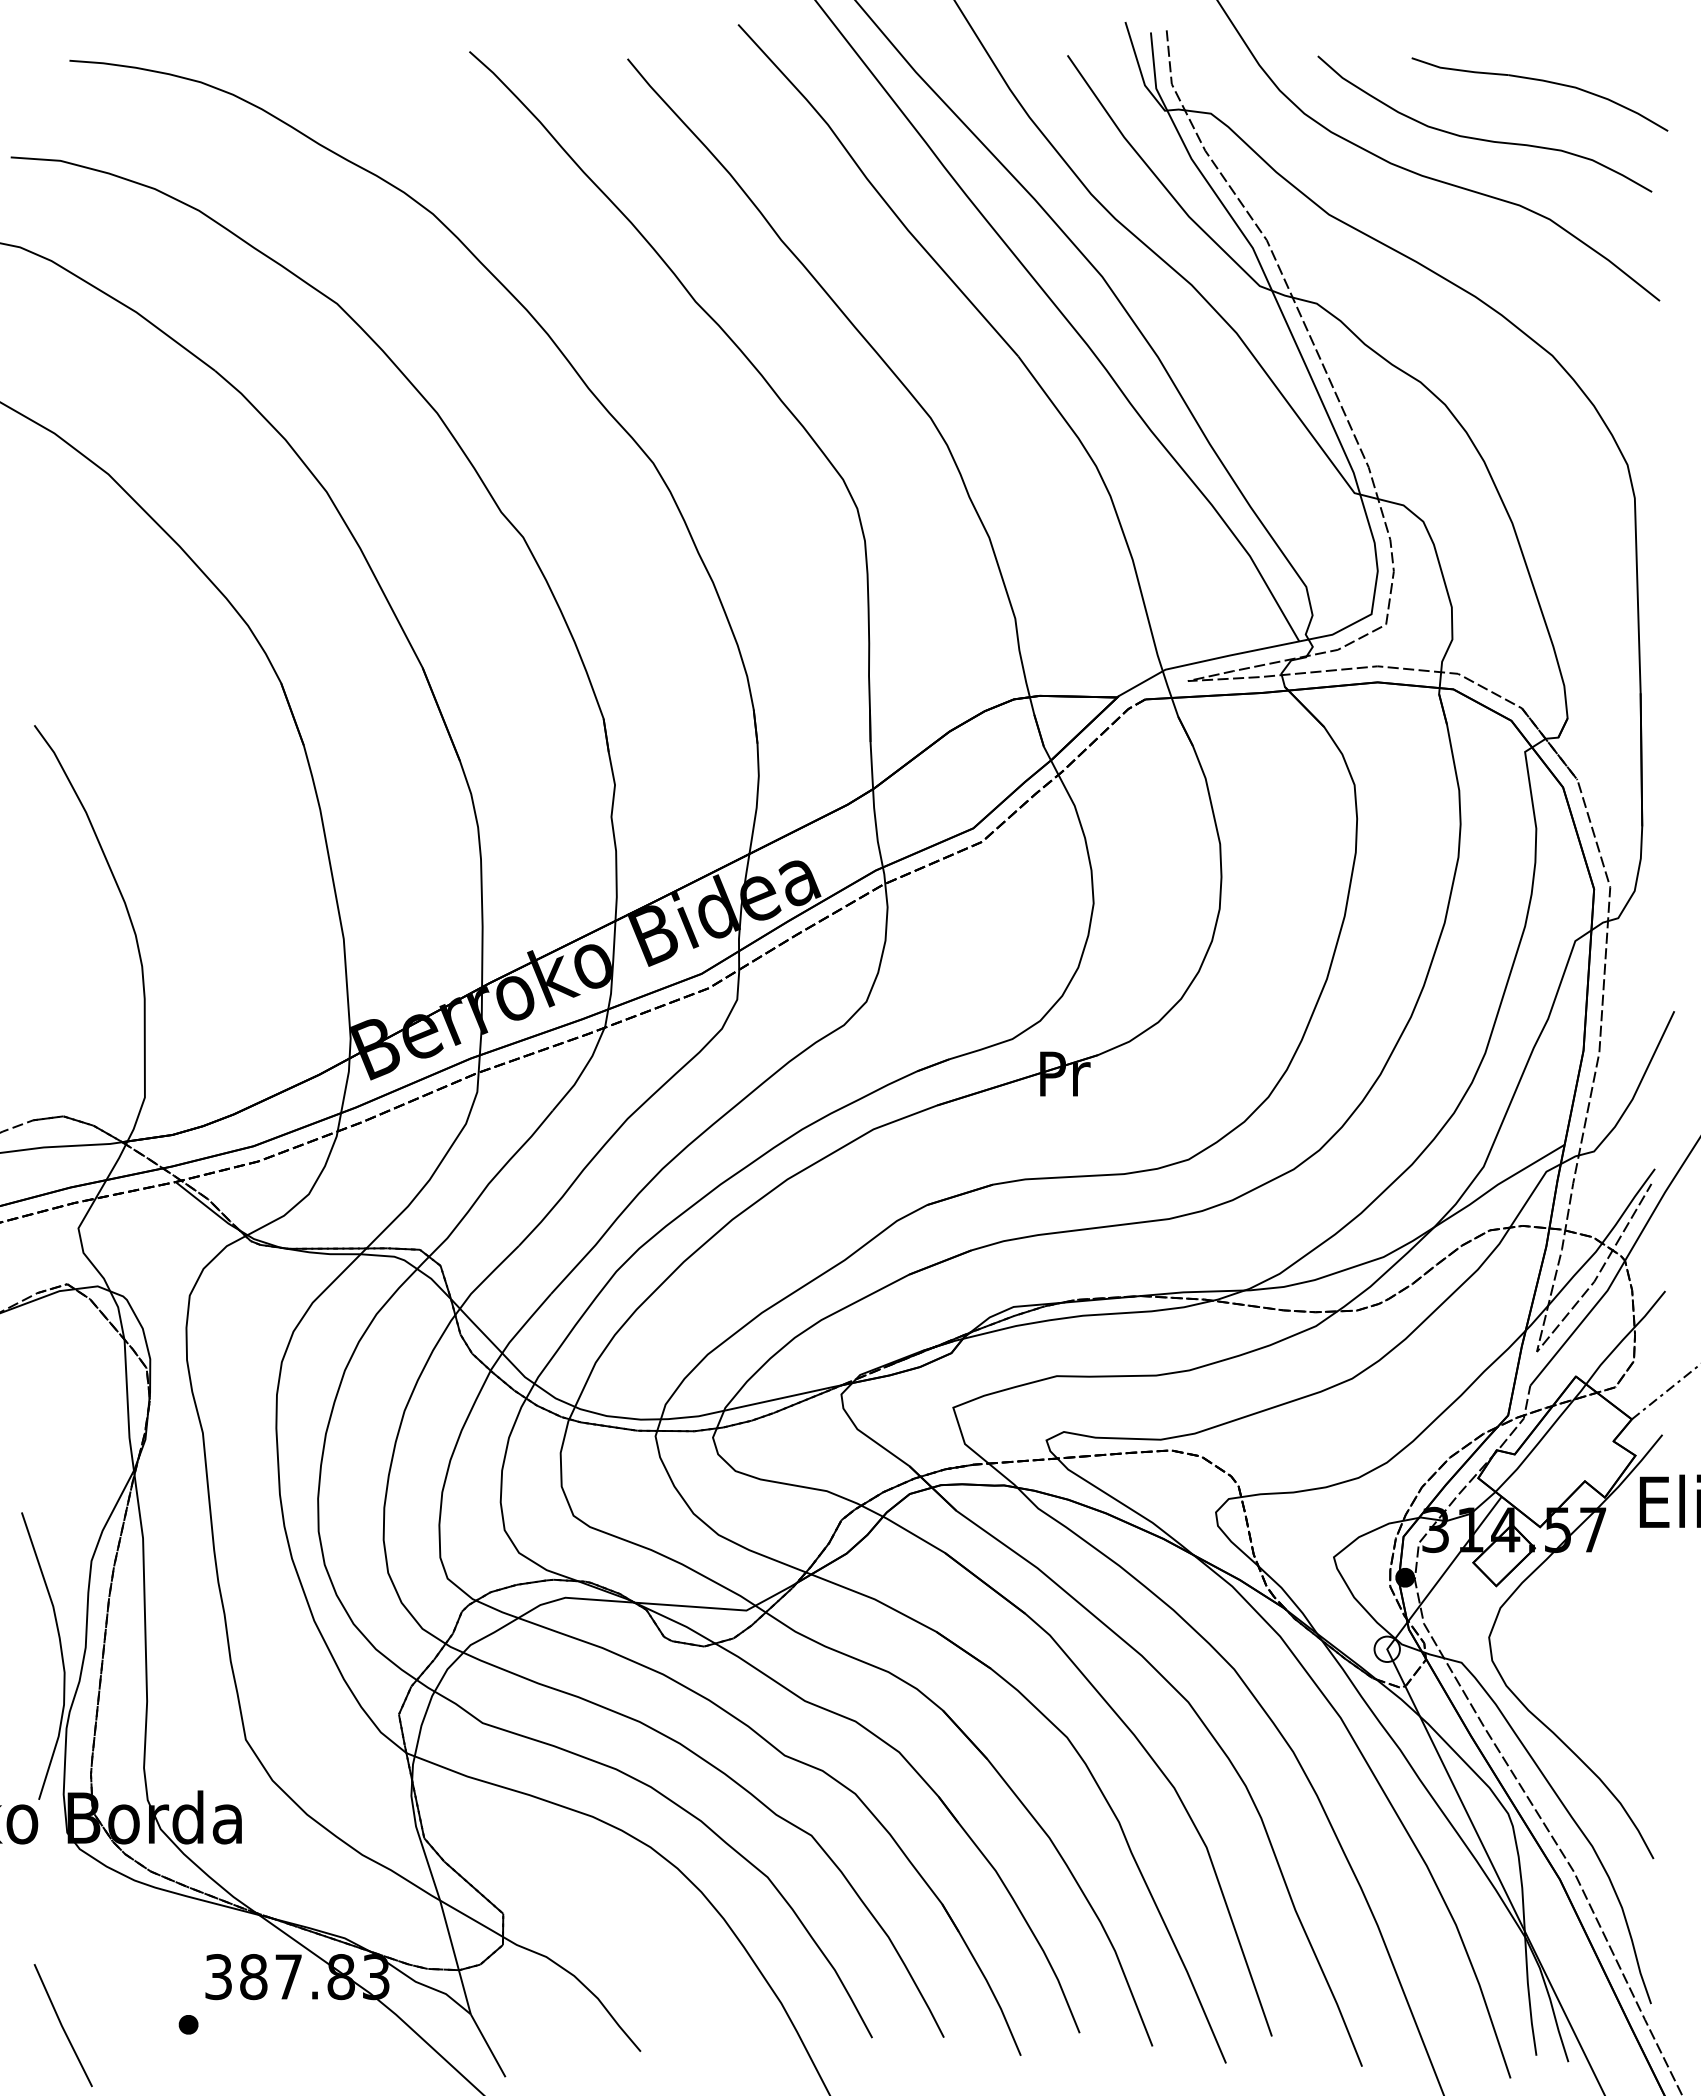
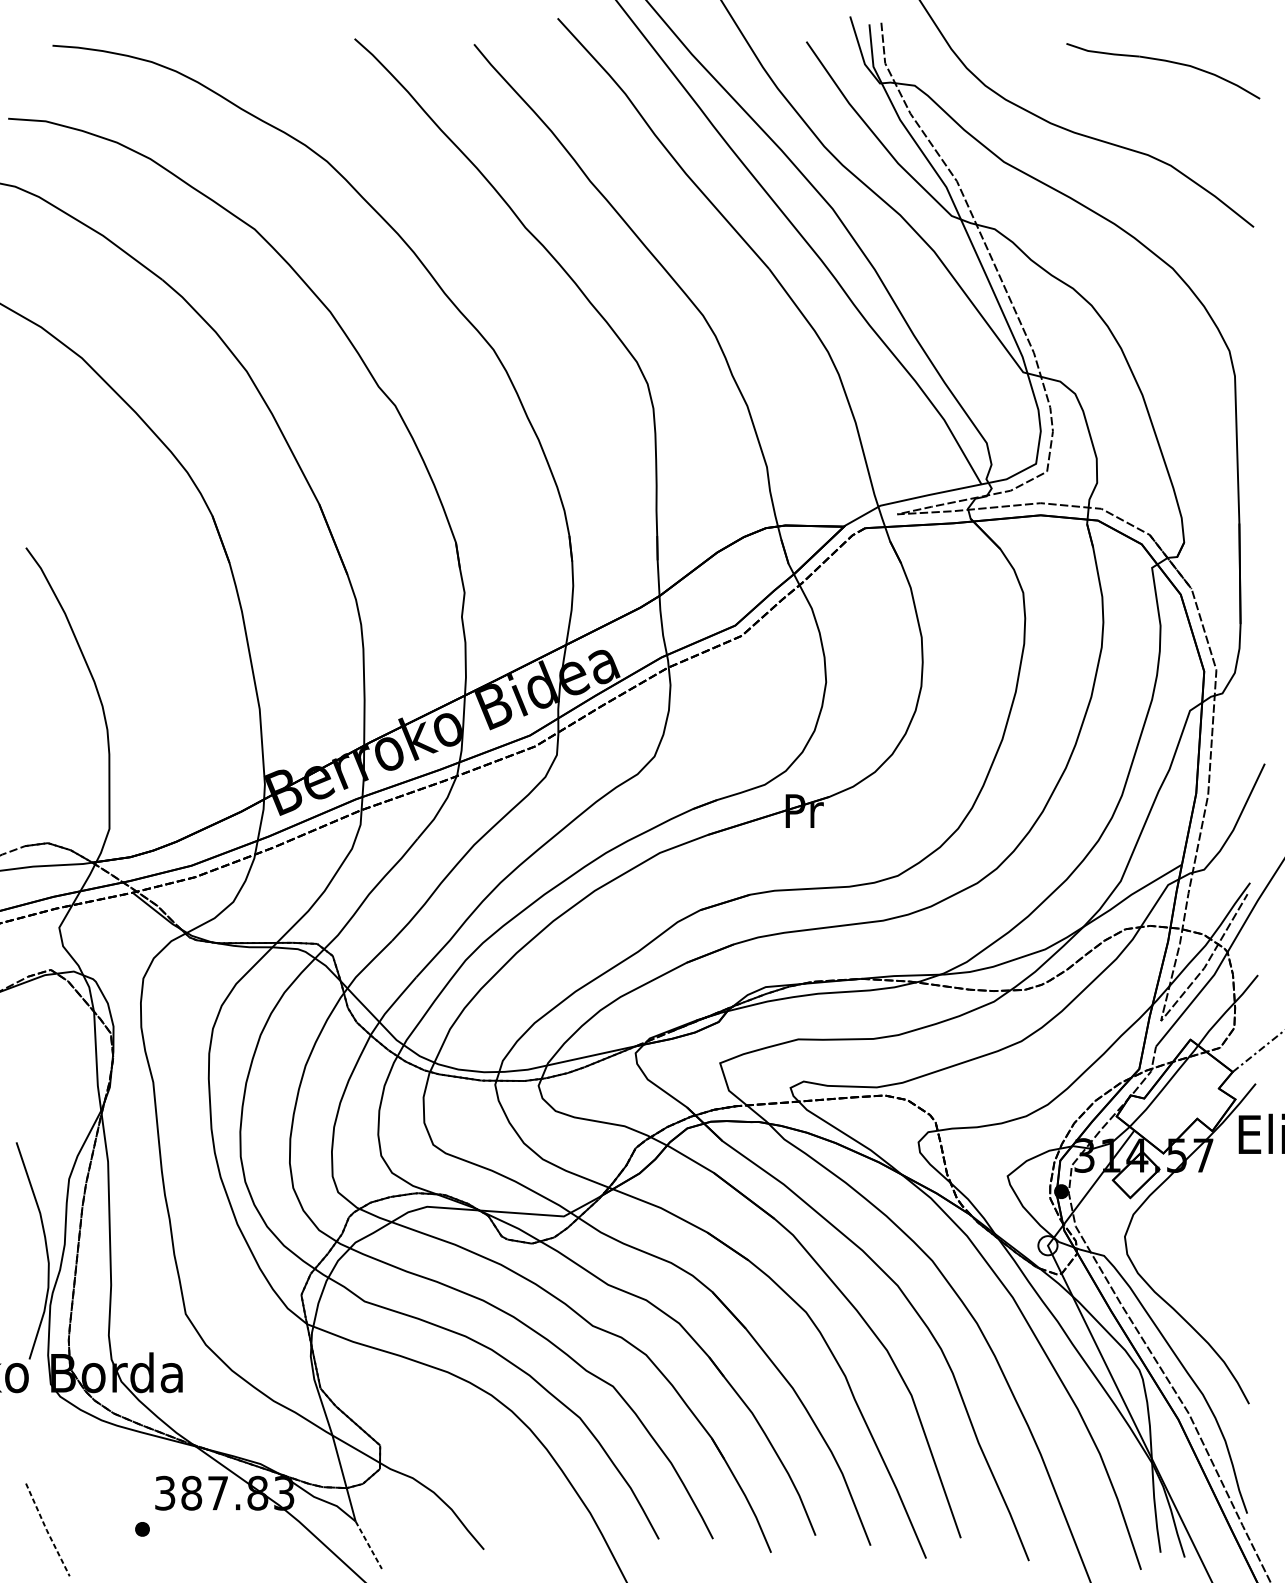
curve: (1481, 138) -> (1119, 104), removed
line: (61, 2025) -> (46, 1529), solid -> dashed
line: (488, 2045) -> (369, 1545), solid -> dashed

